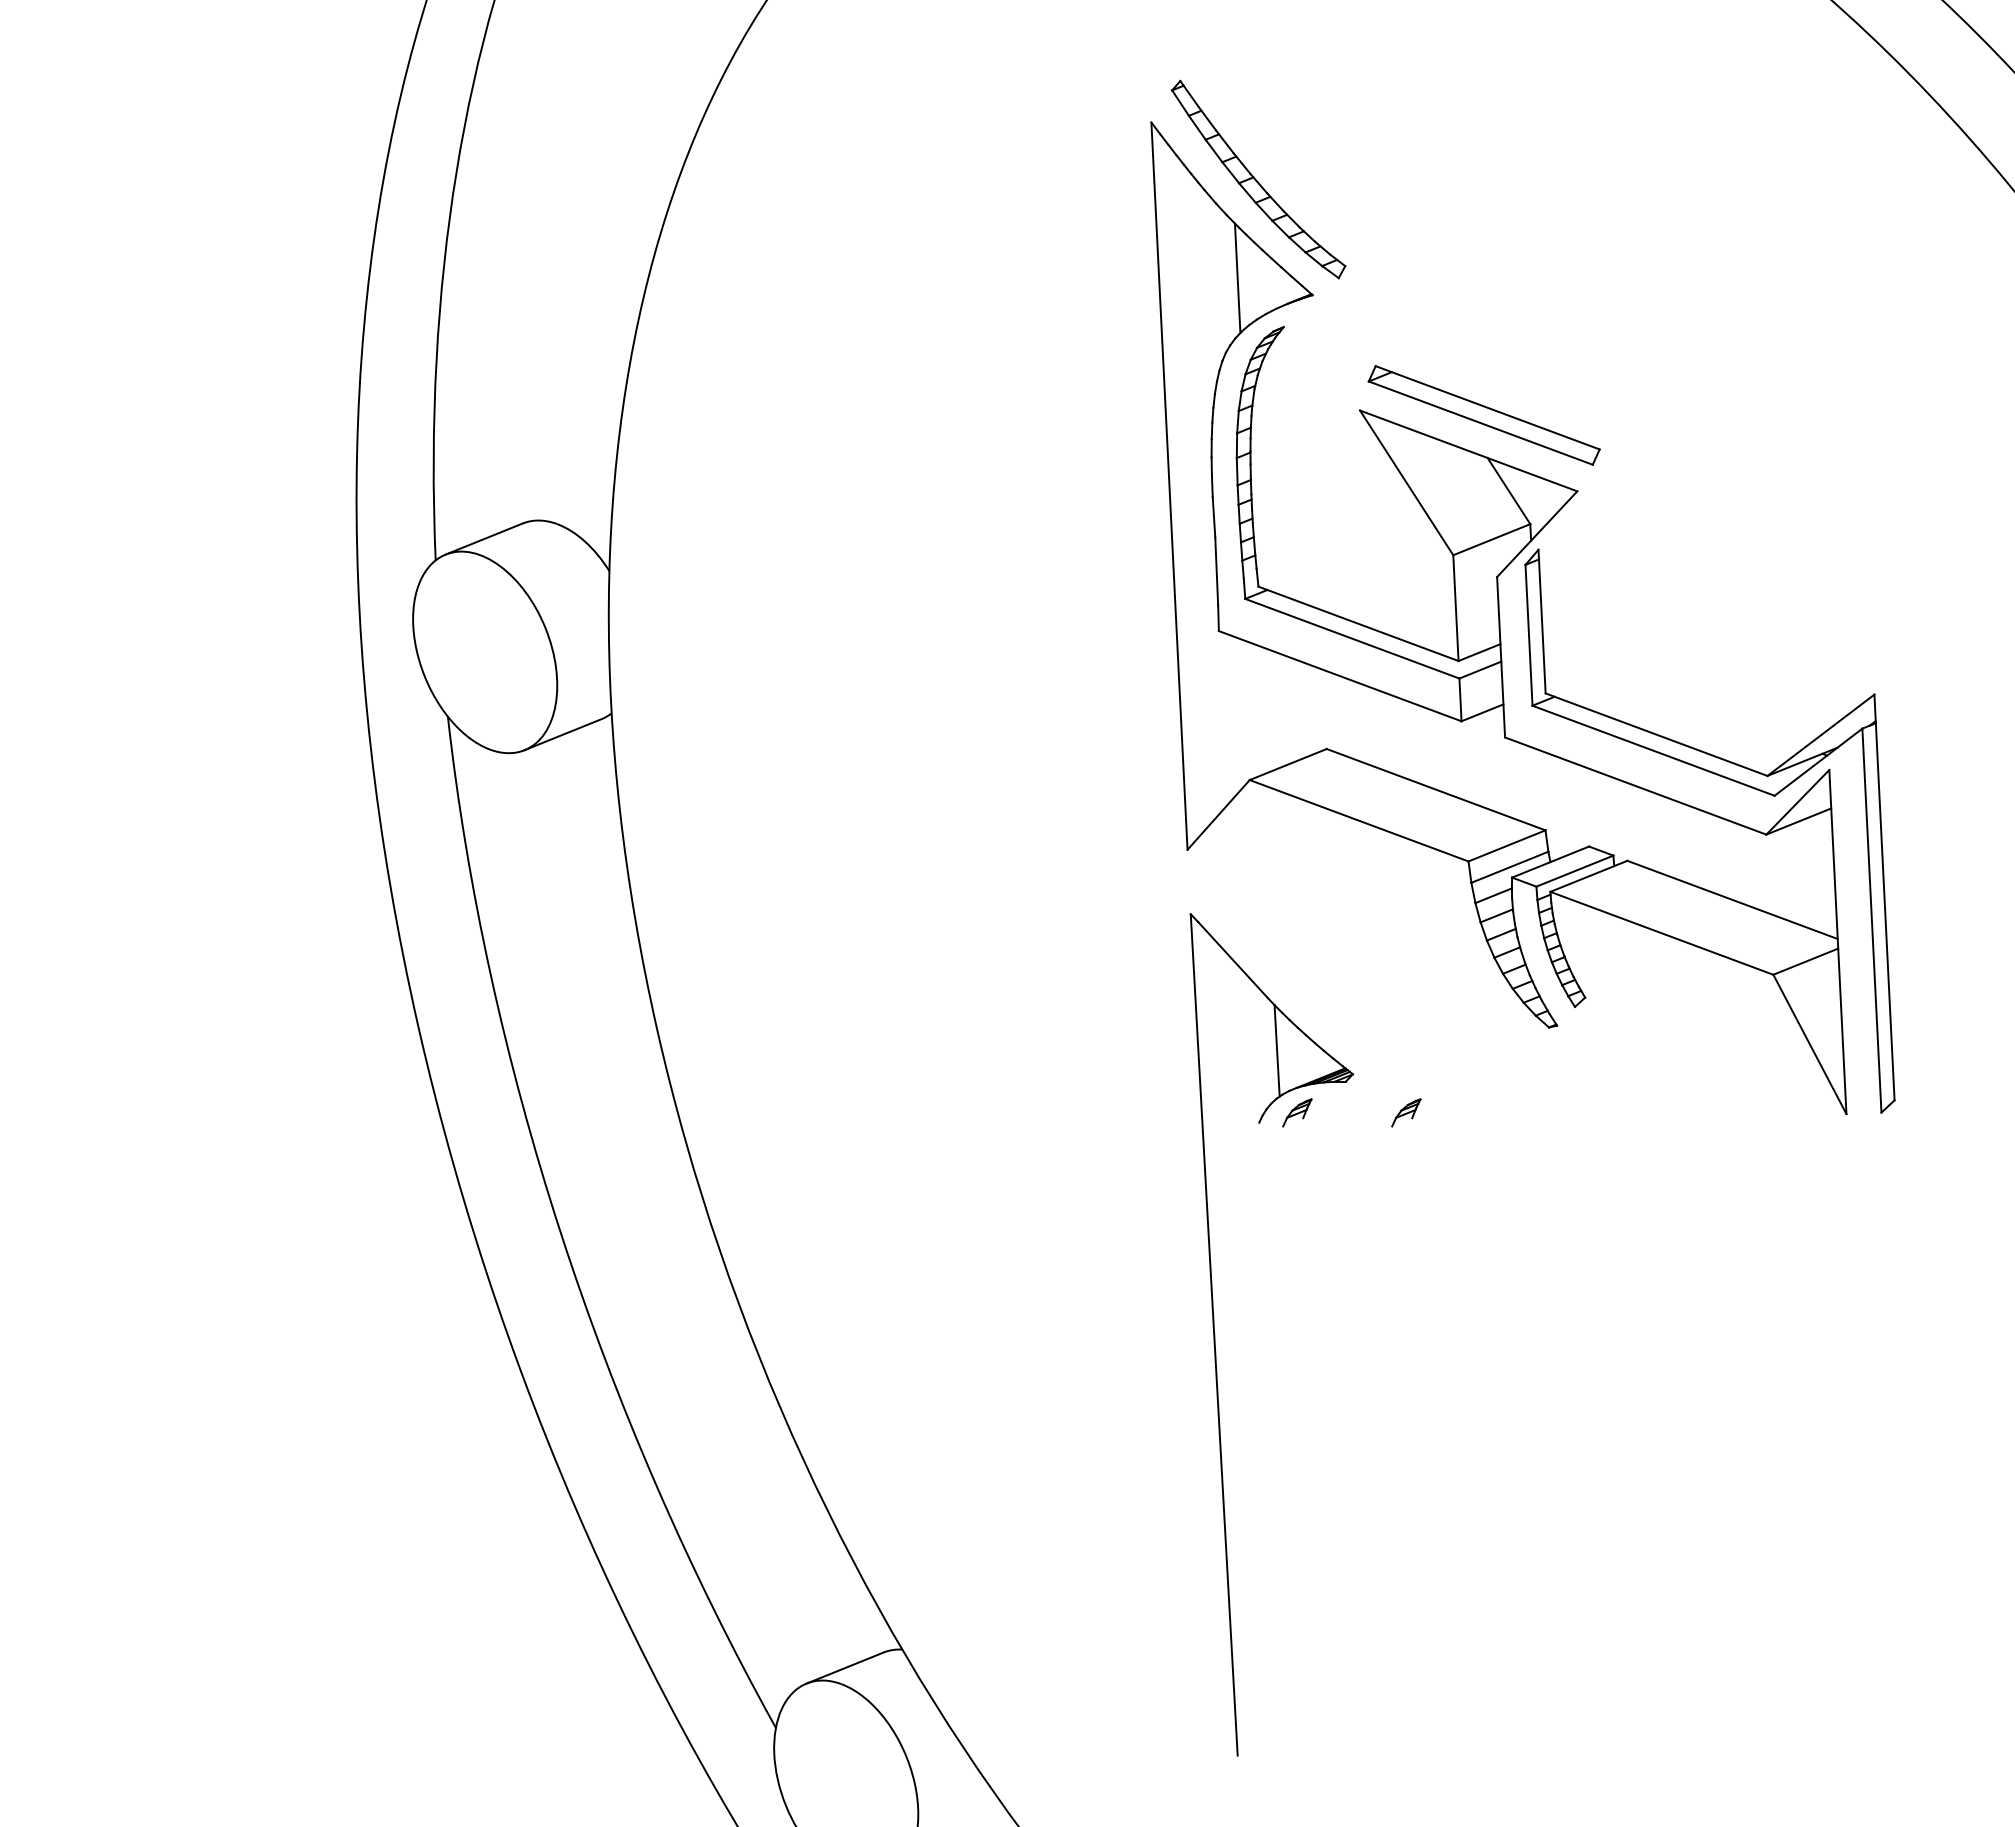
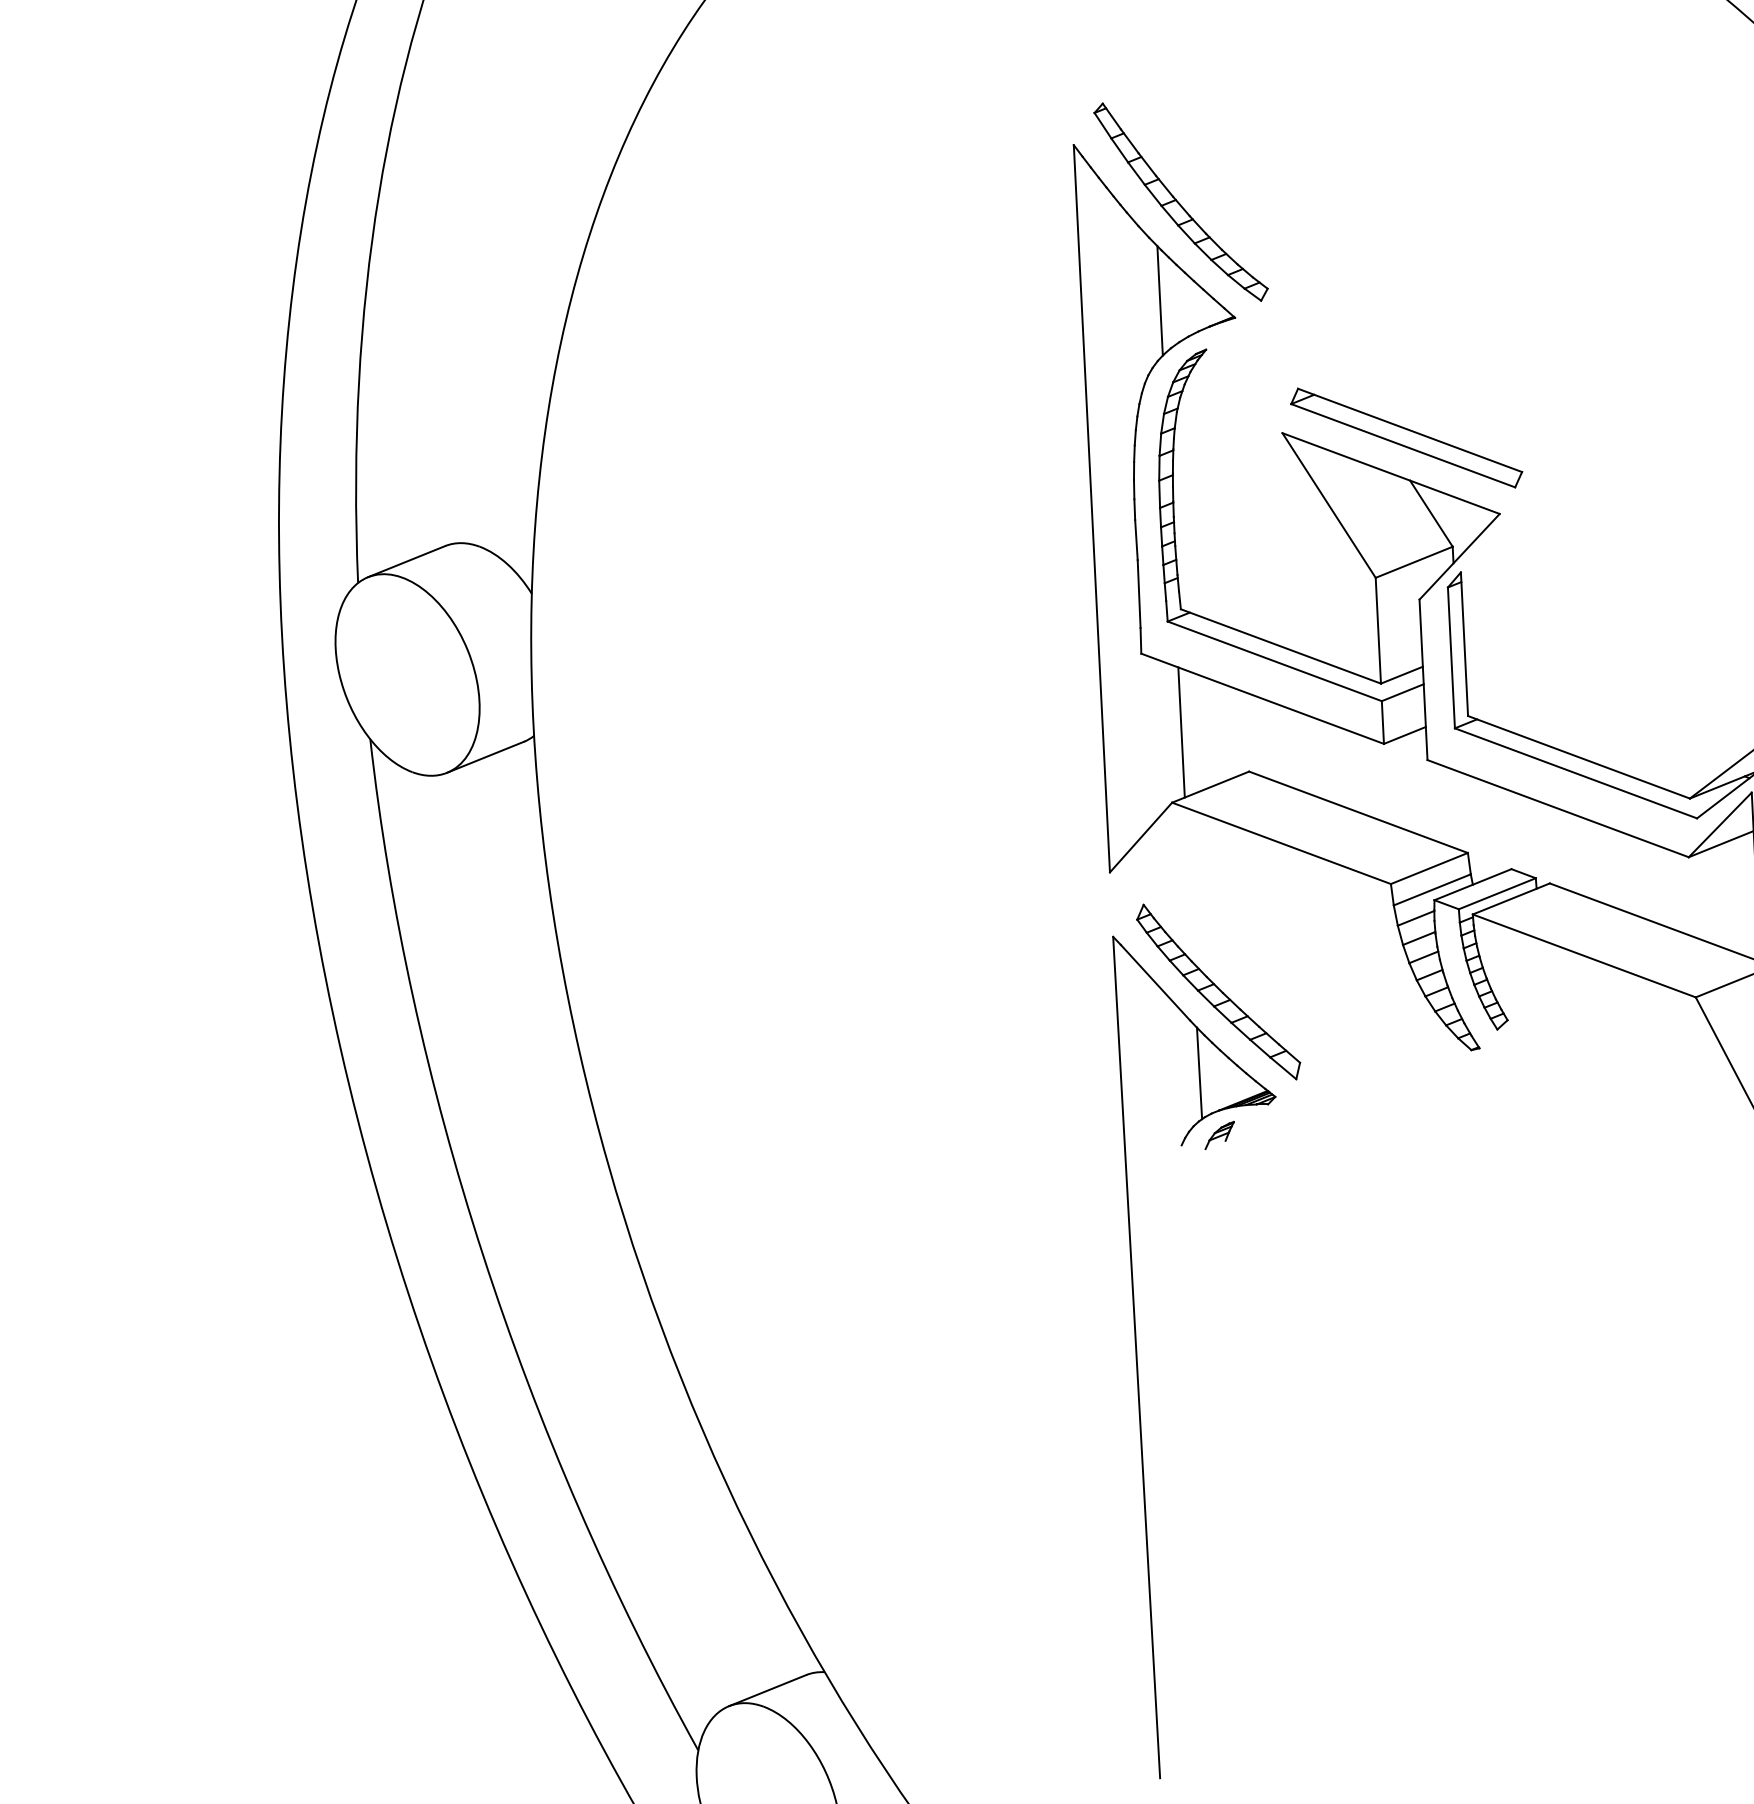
line: (1258, 709) -> (1180, 732), added
part: (1295, 969) -> (1217, 992), added
part: (1406, 1112) -> (1328, 1135), removed

